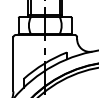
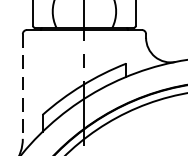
line: (13, 64) -> (22, 86), solid -> dashed

